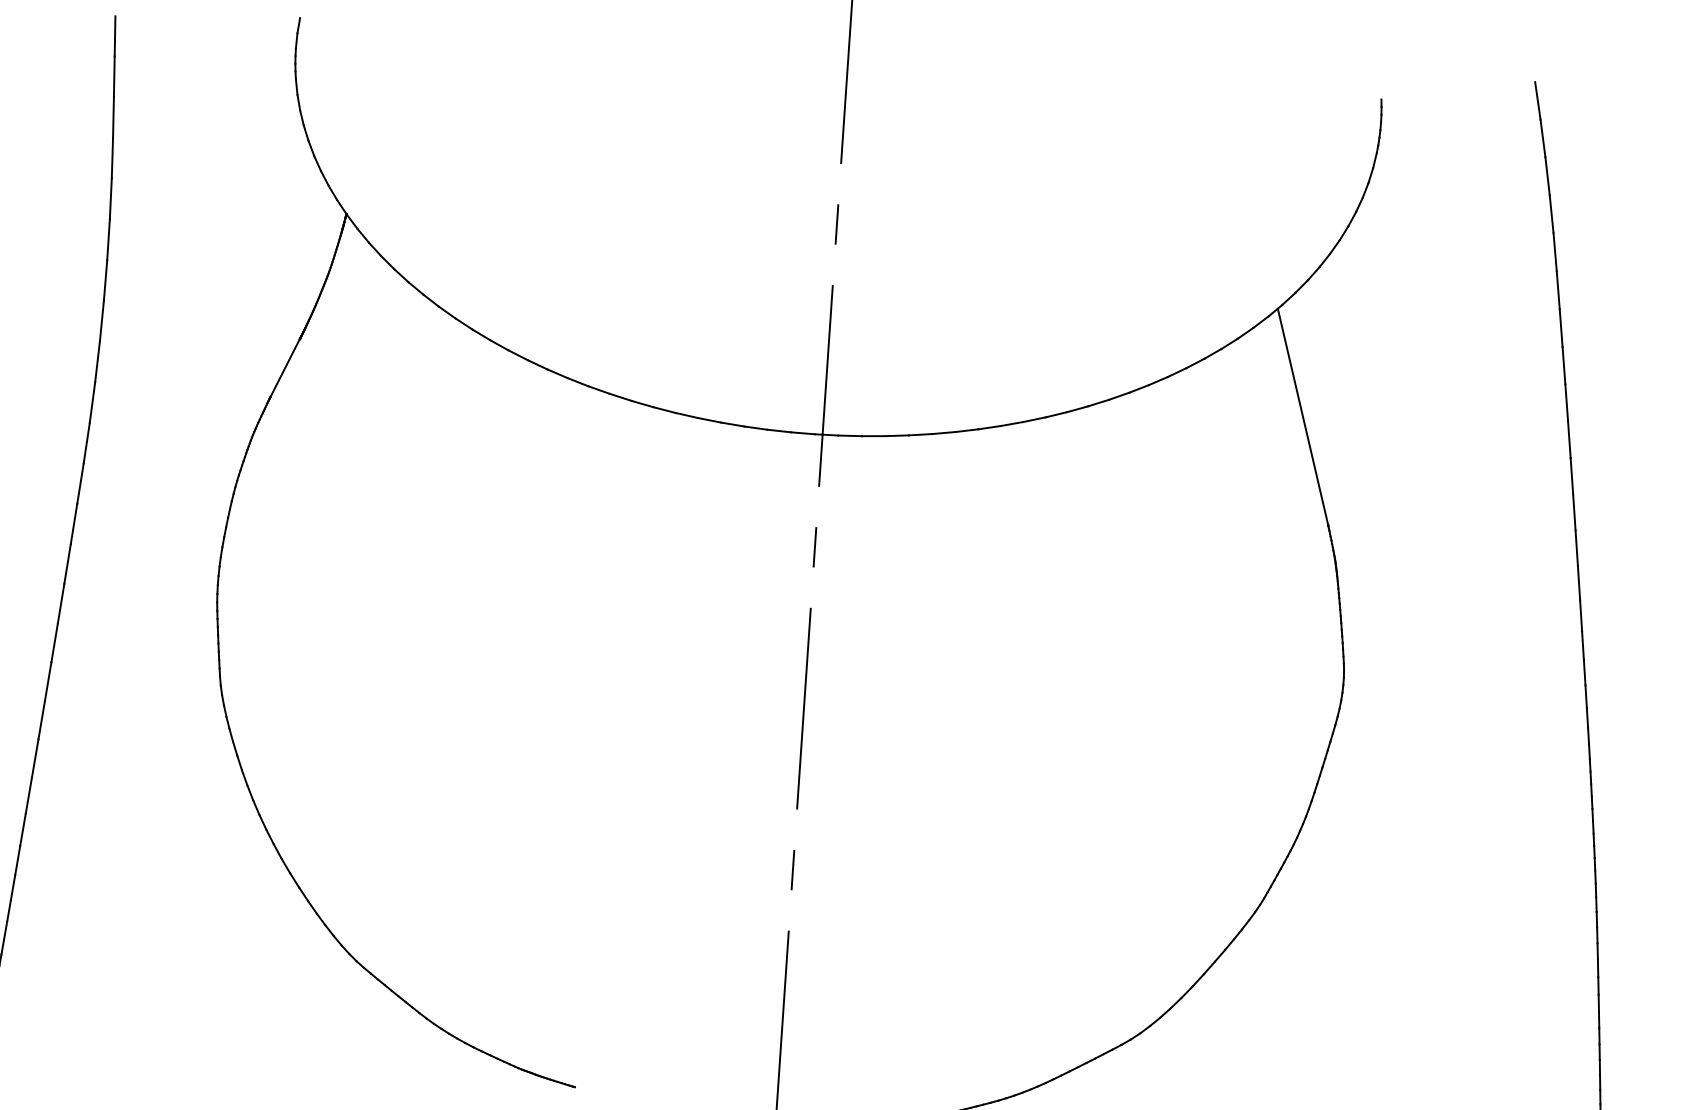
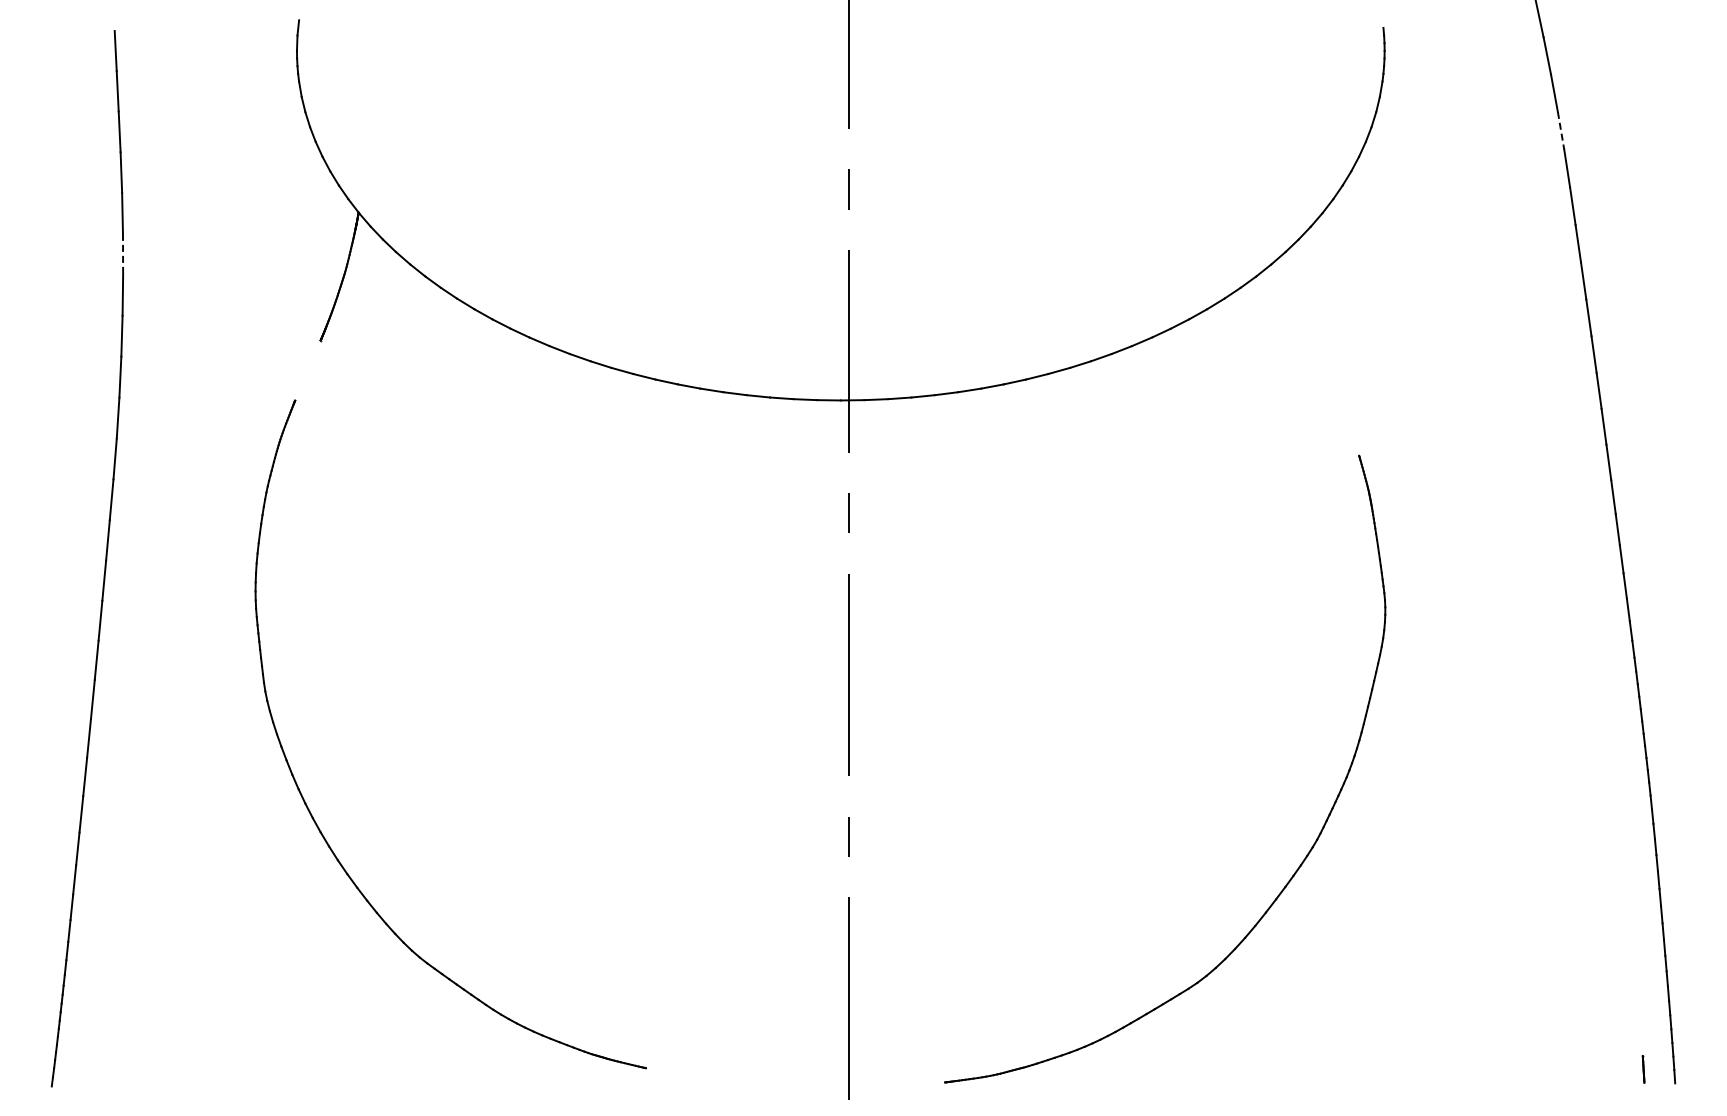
line: (1552, 214) -> (1561, 131), solid -> dashed
line: (108, 239) -> (123, 254), solid -> dashed
line: (284, 368) -> (307, 370), removed
line: (1302, 416) -> (1326, 349), removed

